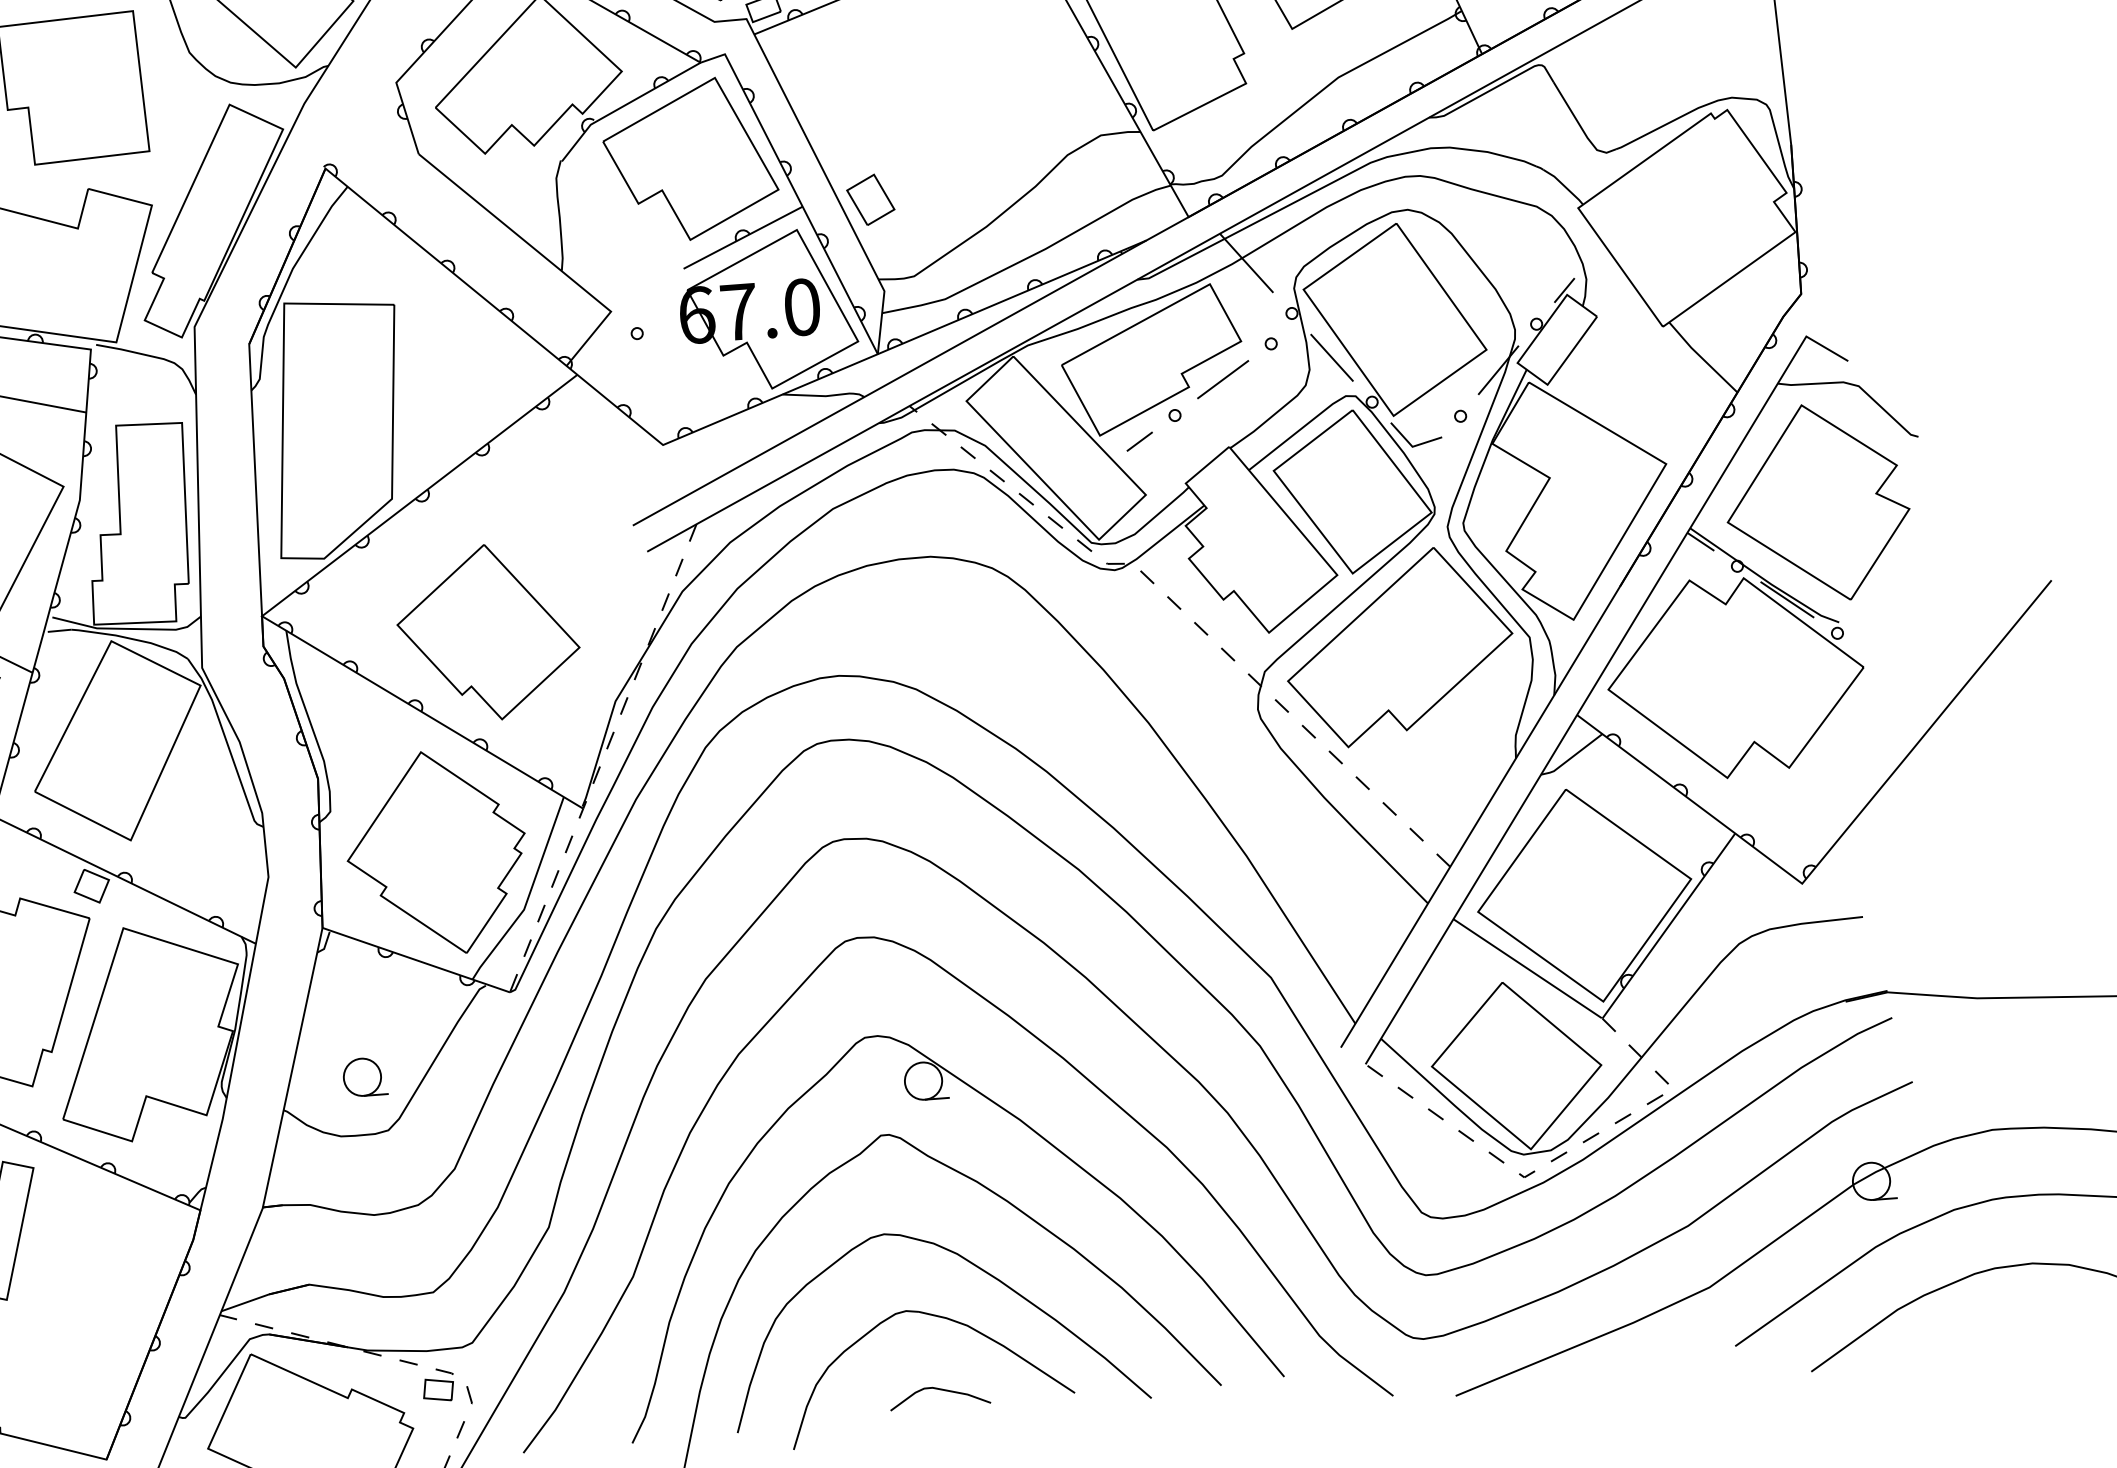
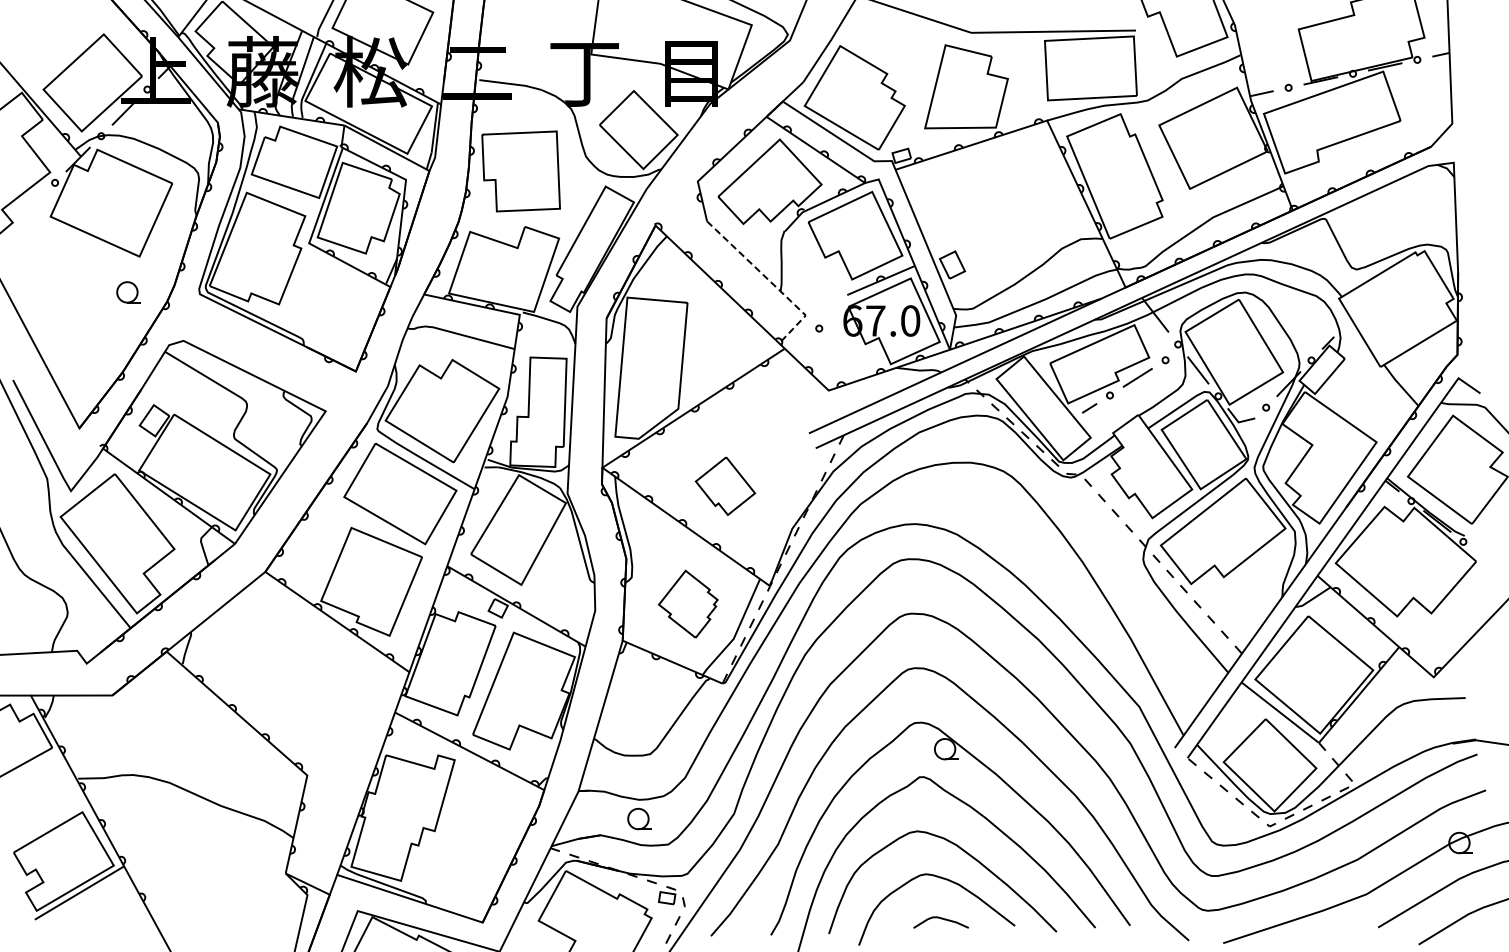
line: (544, 256) -> (771, 282), solid -> dashed
part: (488, 633) -> (725, 486), size x0.6
part: (437, 851) -> (688, 603), size x0.6
part: (364, 1076) -> (639, 818), moved

